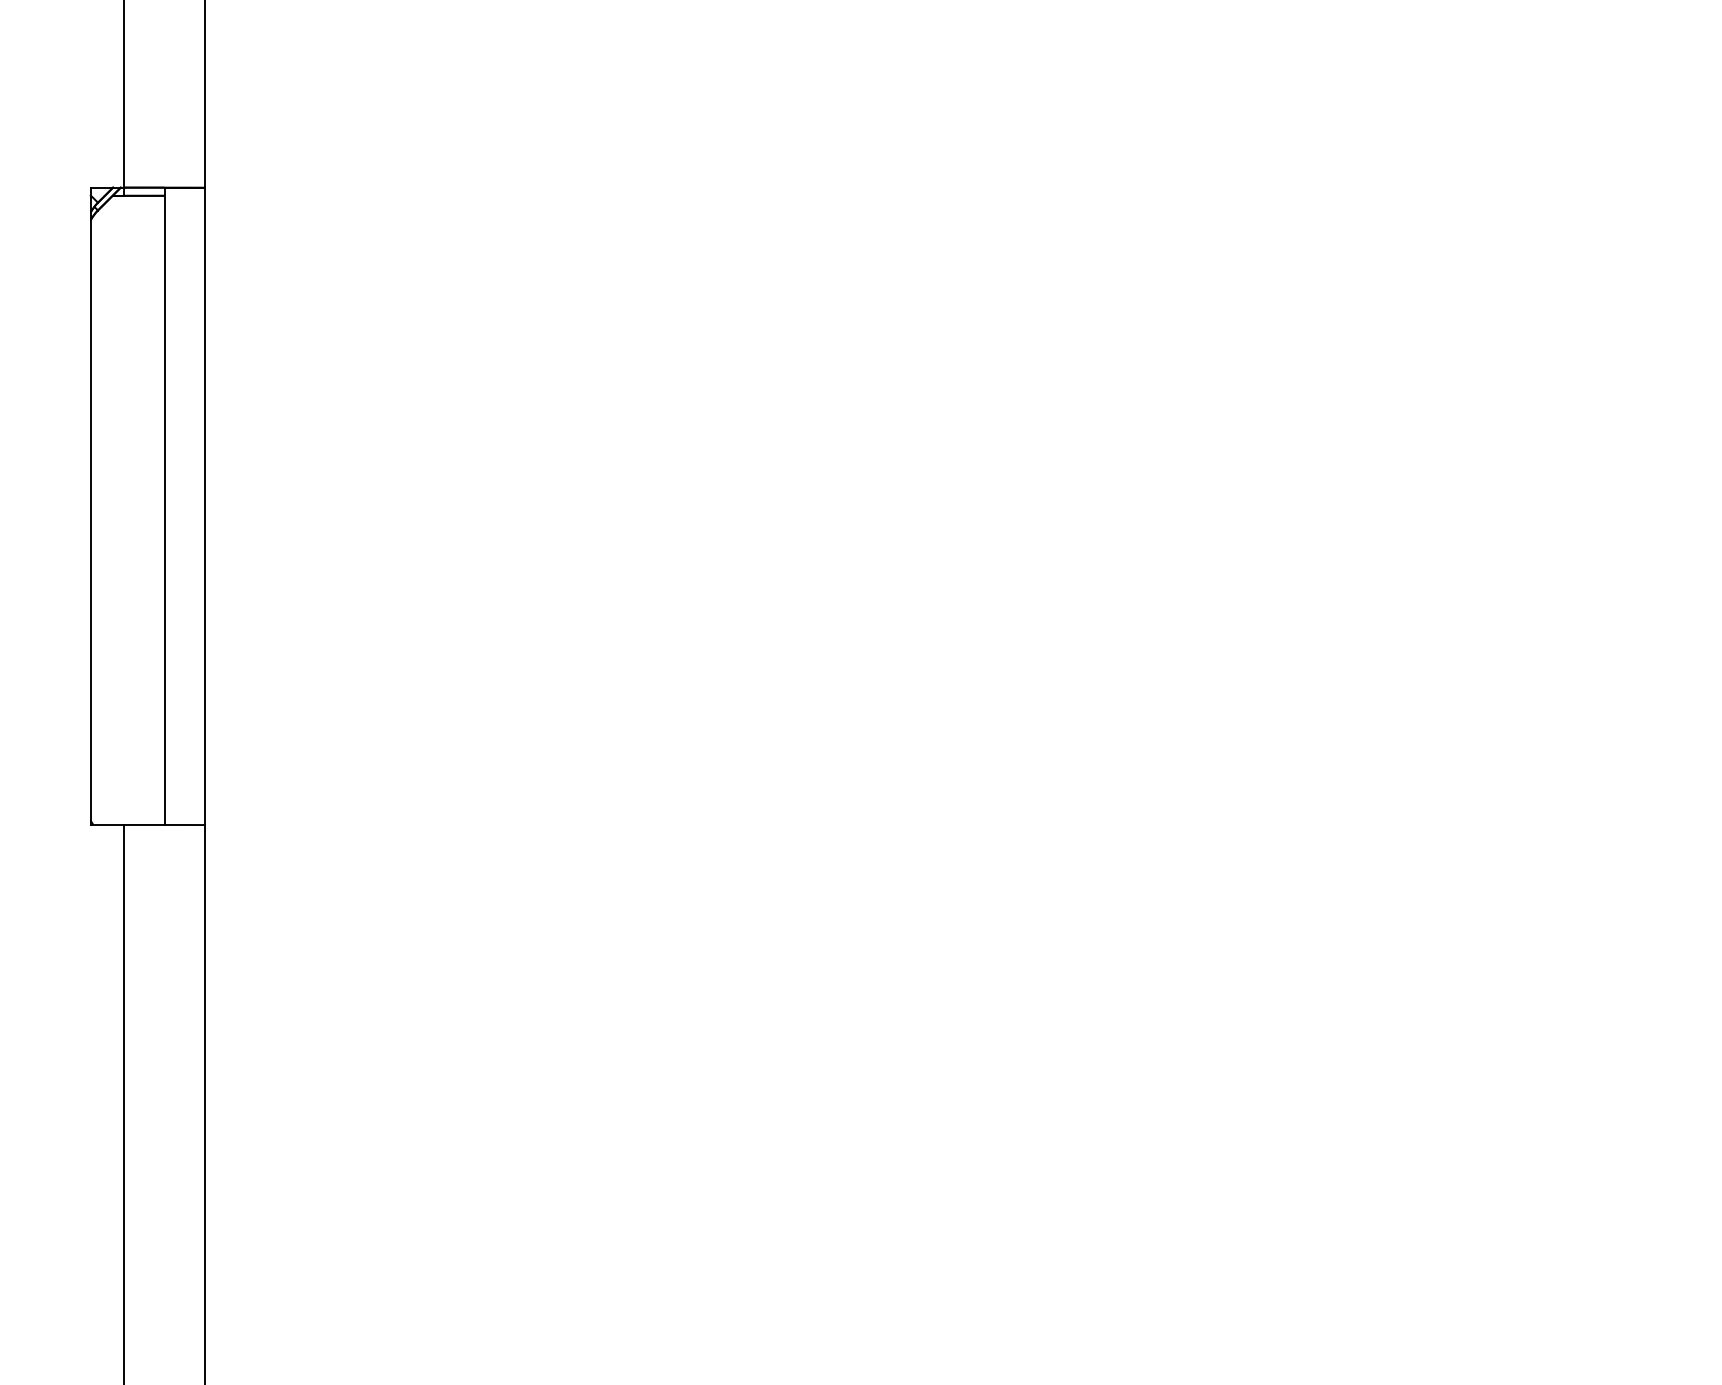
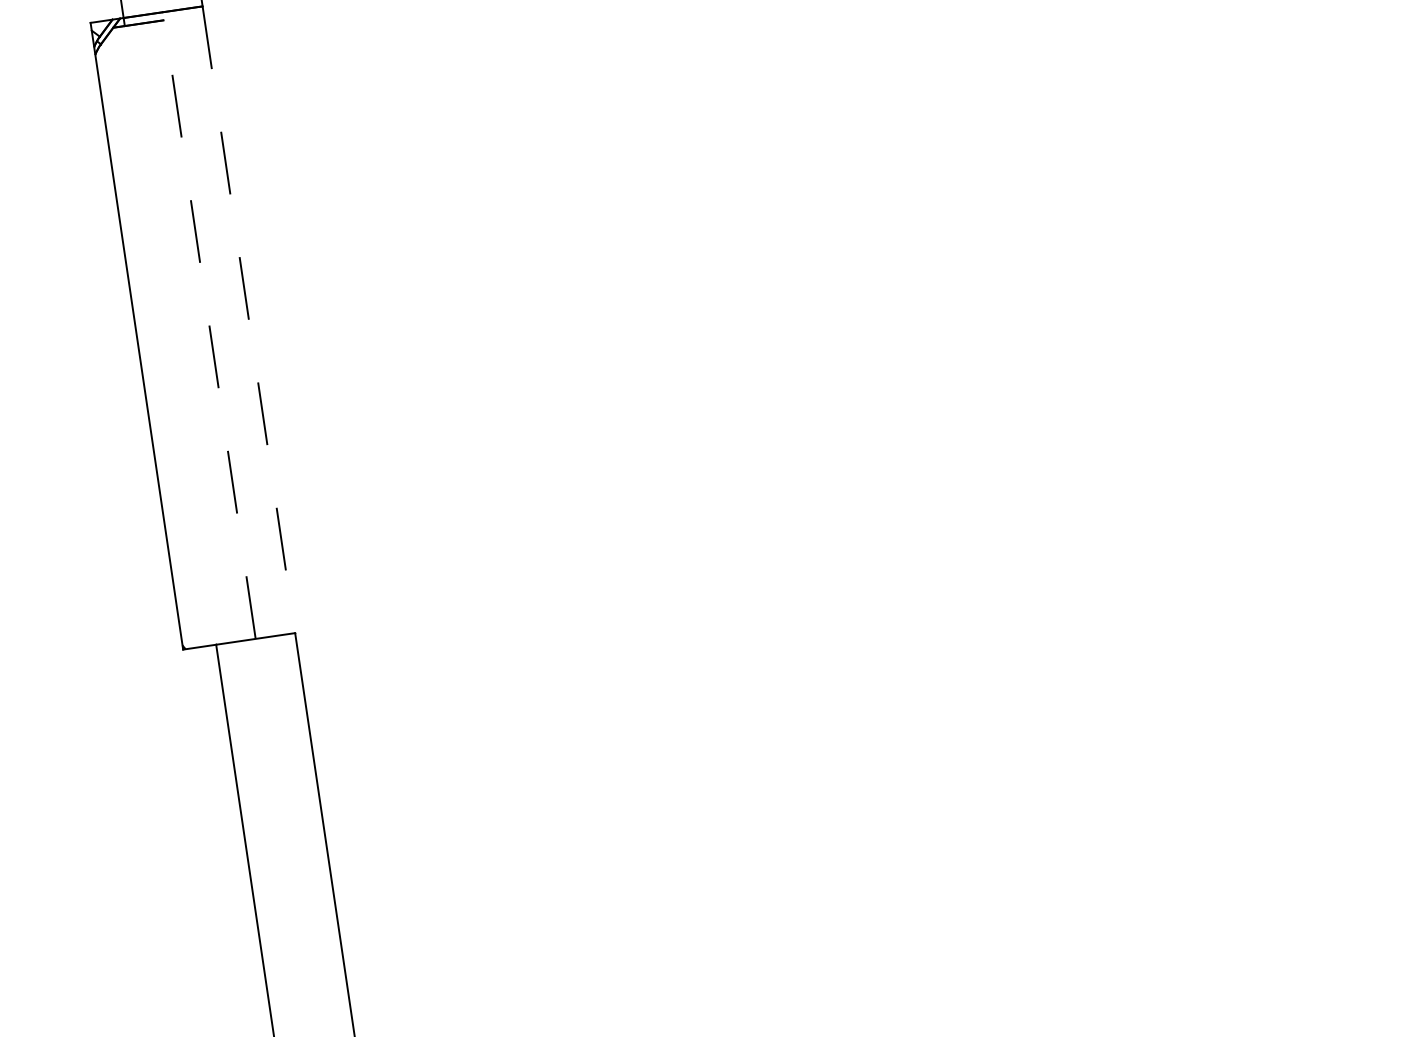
line: (164, 506) -> (209, 325), solid -> dashed
line: (204, 506) -> (248, 319), solid -> dashed

